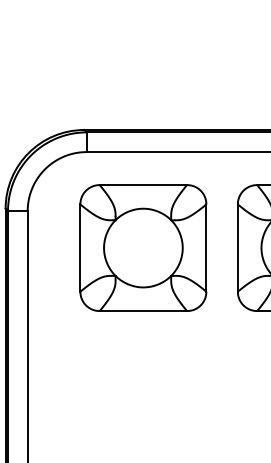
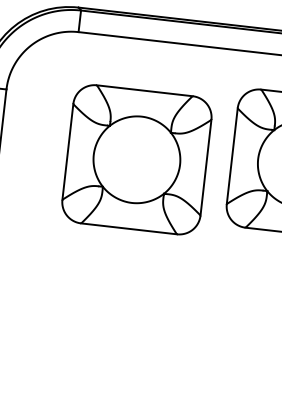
part: (143, 247) -> (137, 159), moved

